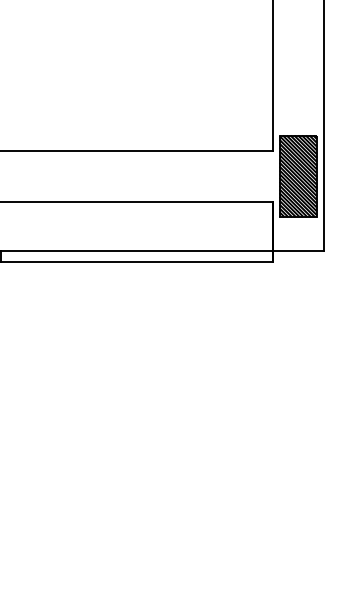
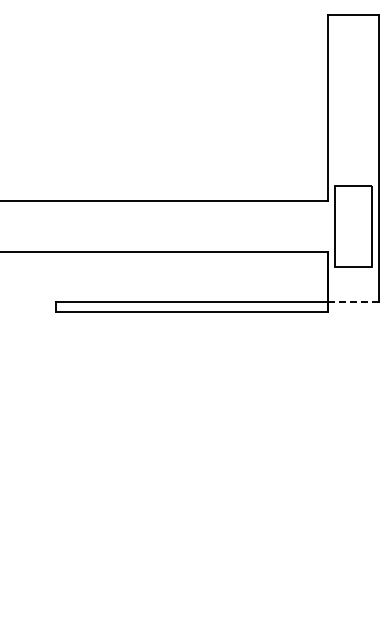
hatch: (297, 176) -> (352, 226), removed
line: (297, 251) -> (352, 301), solid -> dashed

